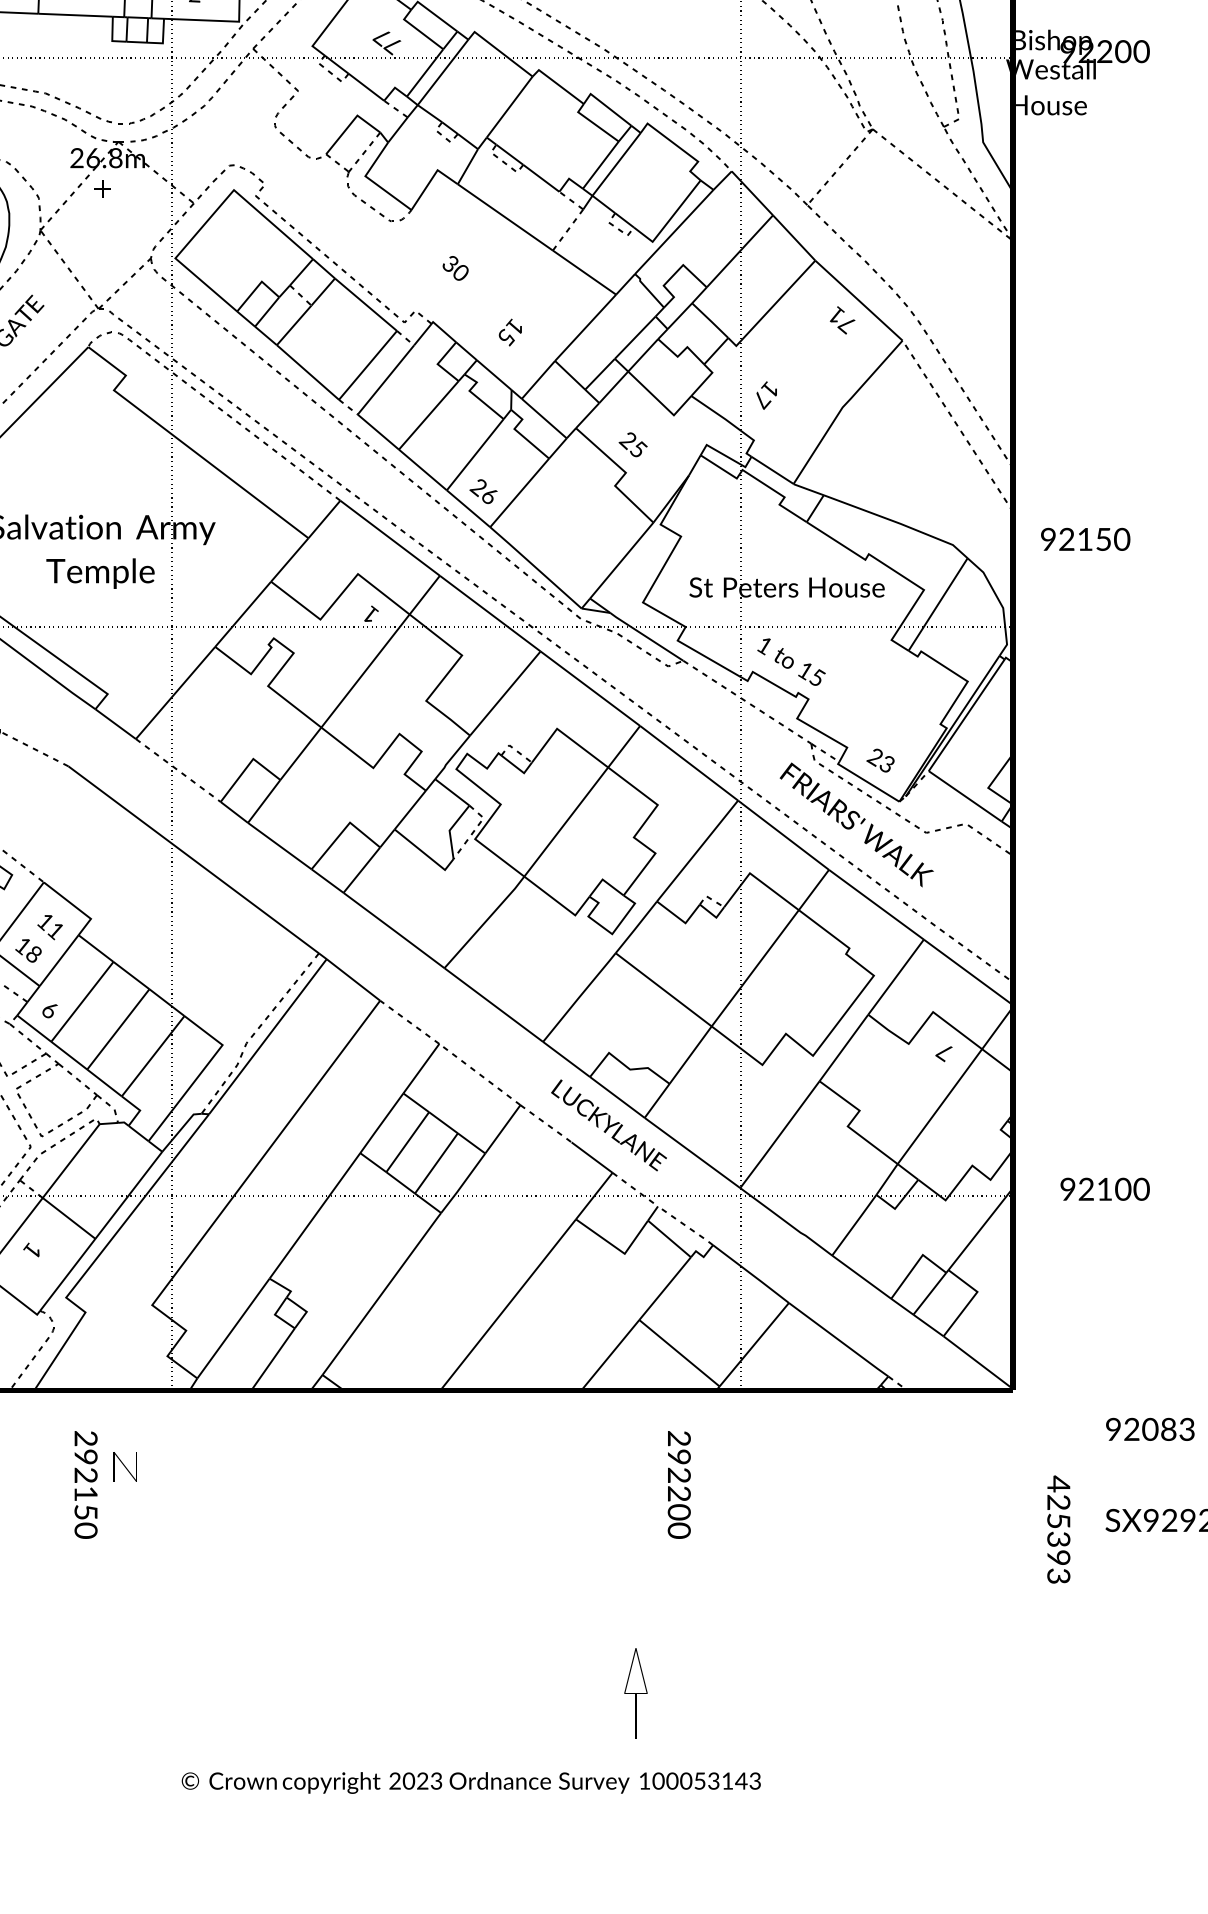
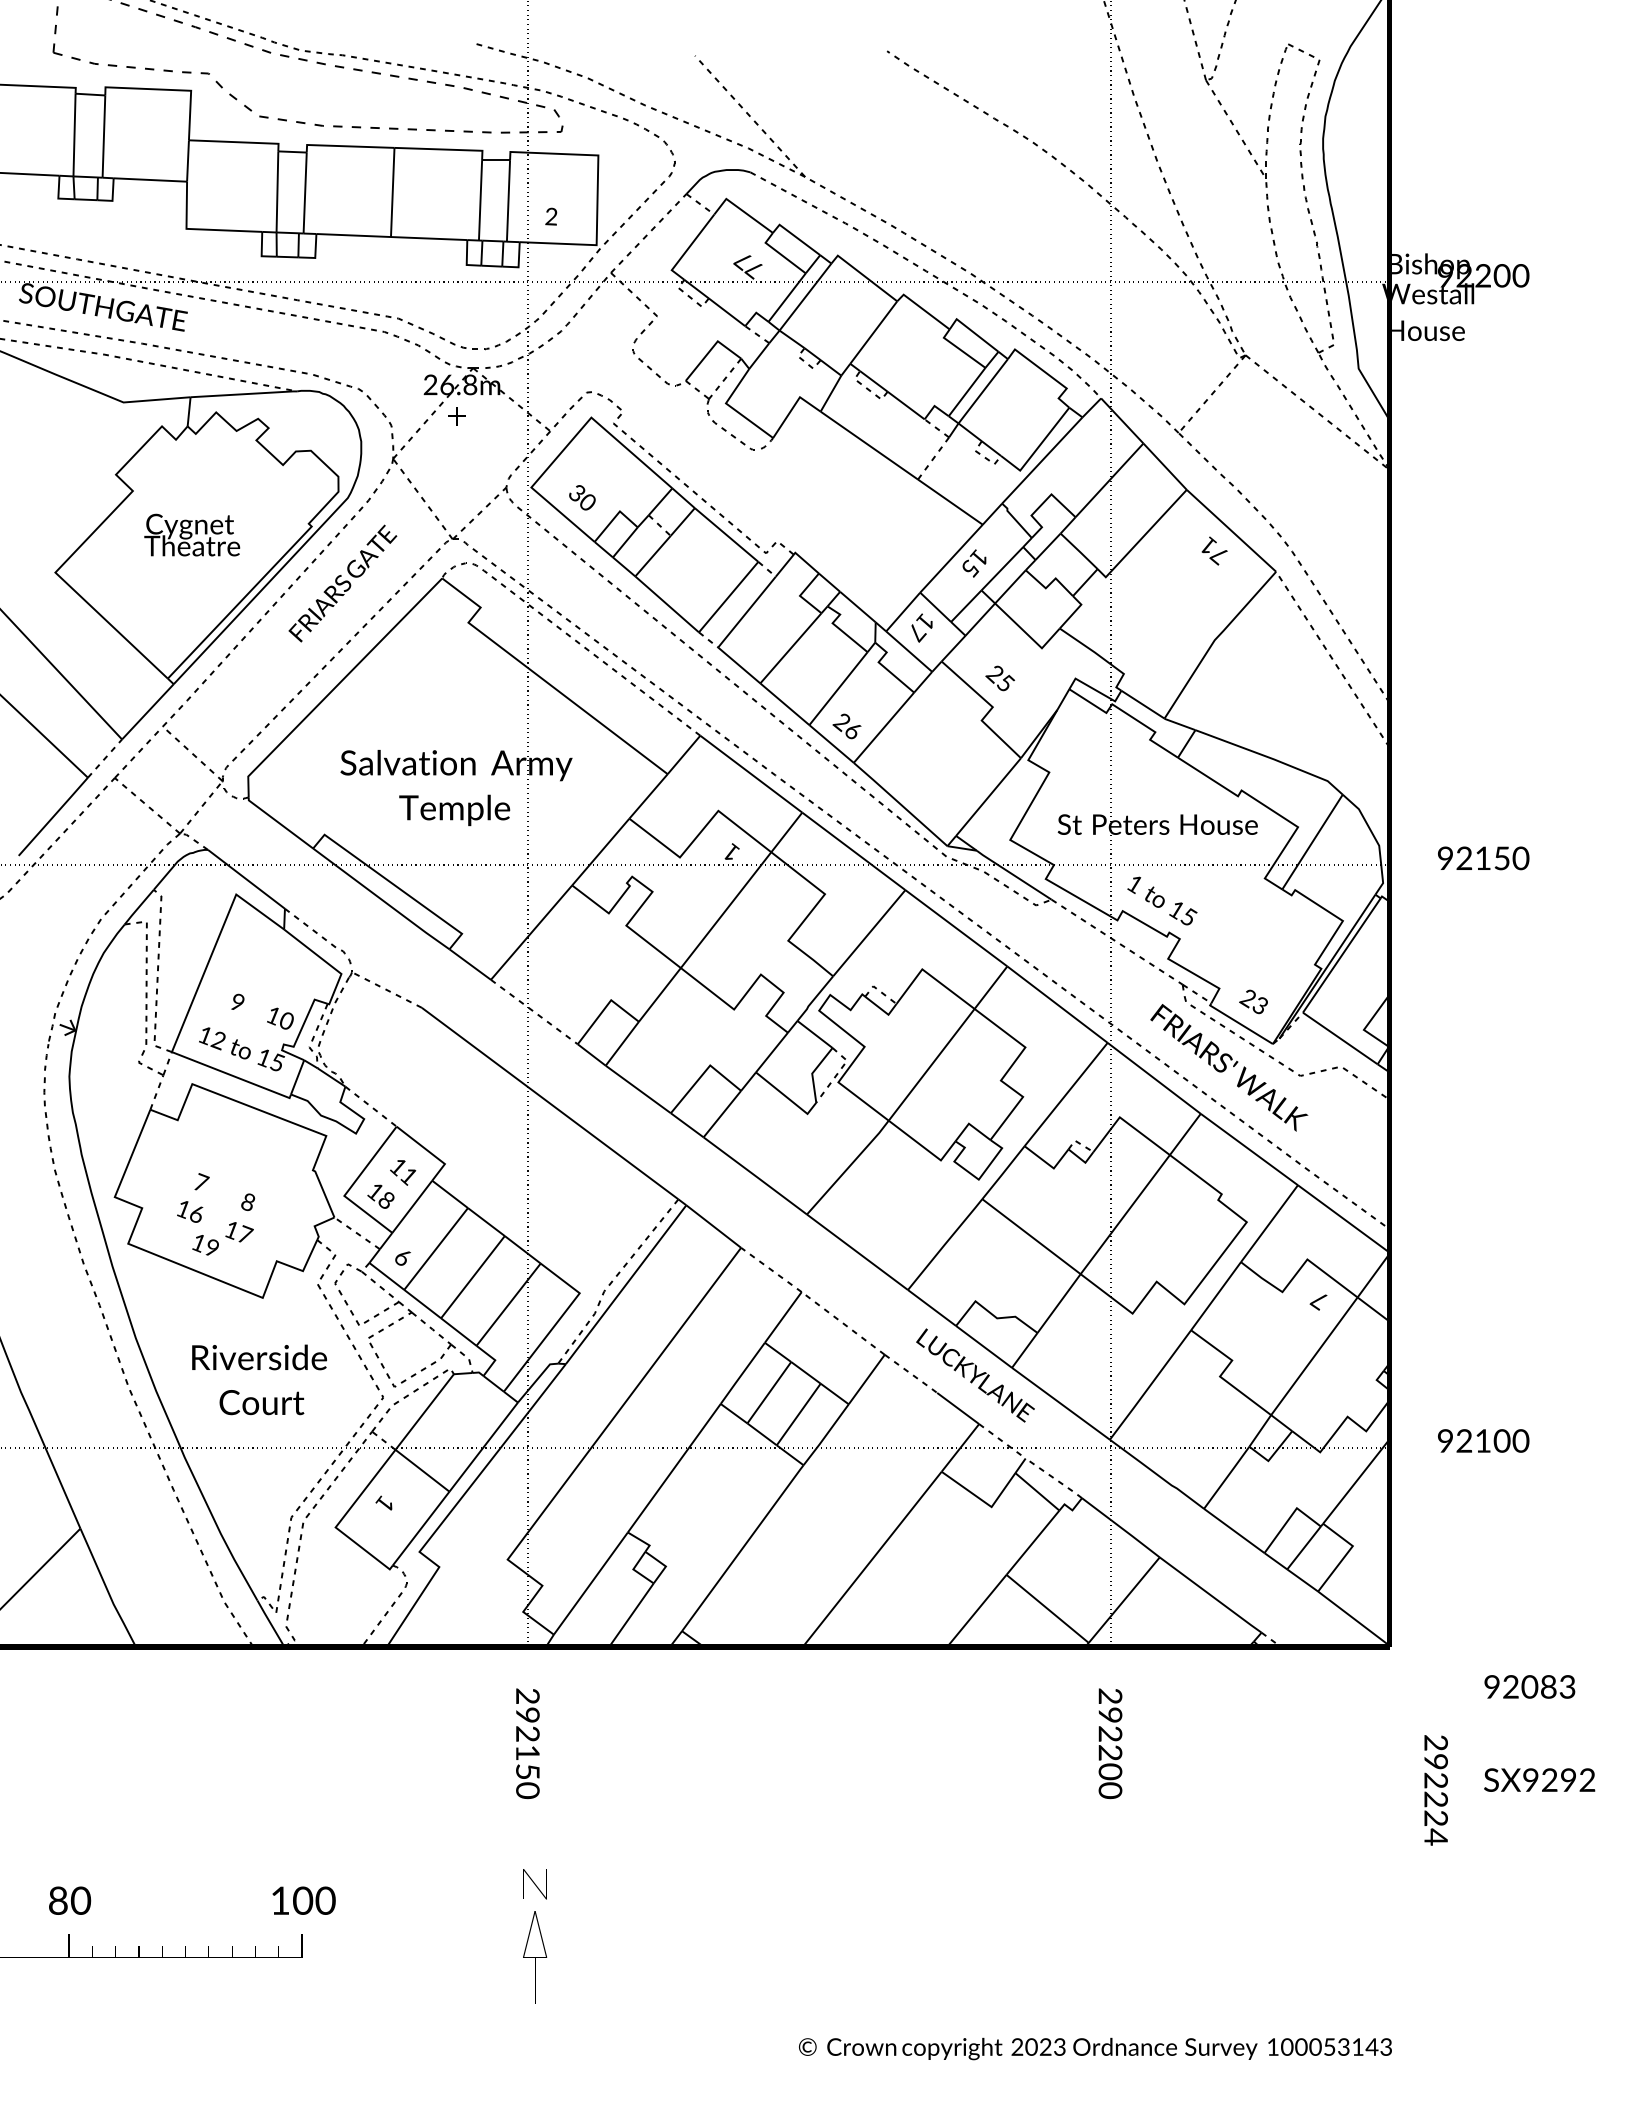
text: (455, 268) -> (582, 497), moved
text: (510, 332) -> (974, 563), moved
text: (766, 395) -> (921, 627), moved
text: (1085, 539) -> (1483, 858), moved
part: (124, 1467) -> (534, 1884), moved
text: (85, 1484) -> (527, 1743), moved
text: (679, 1484) -> (1110, 1743), moved
text: (1058, 1529) -> (1435, 1789), 425393 -> 292224
part: (636, 1693) -> (535, 1957), moved
text: (471, 1782) -> (1095, 2048), moved

